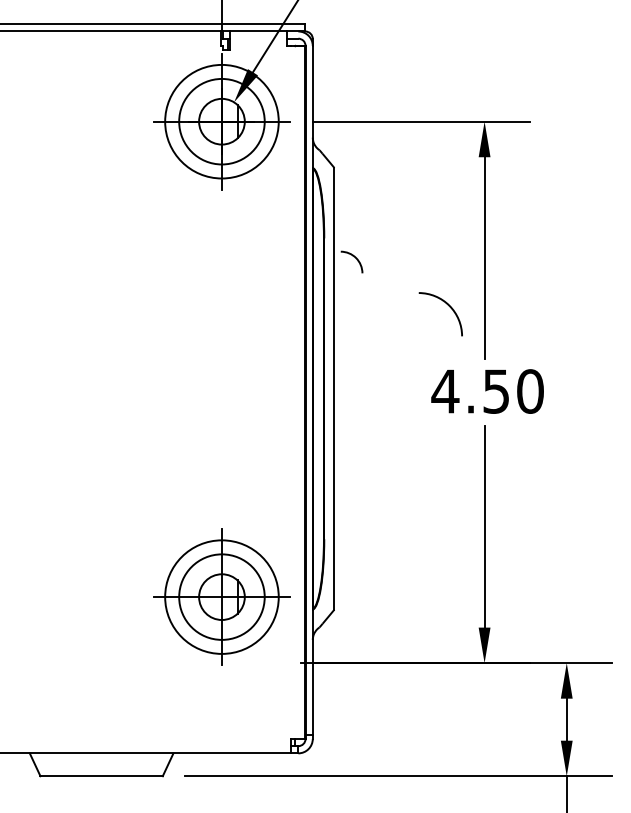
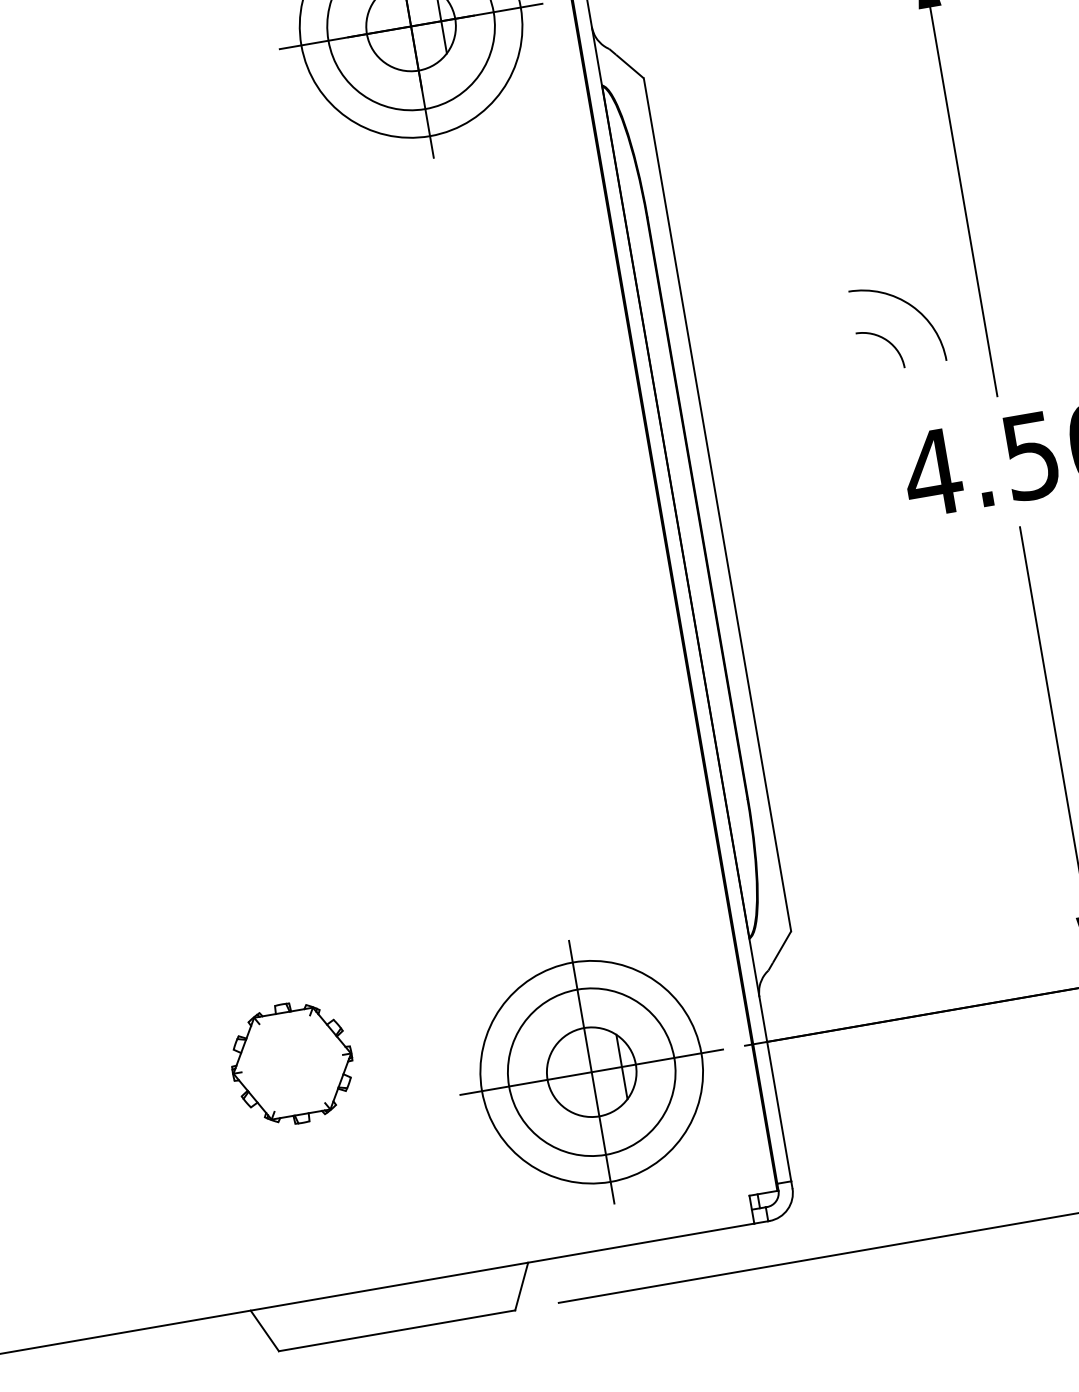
curve: (354, 257) -> (884, 340), moved
part: (221, 596) -> (590, 1071), moved
part: (71, 632) -> (290, 1063), added

